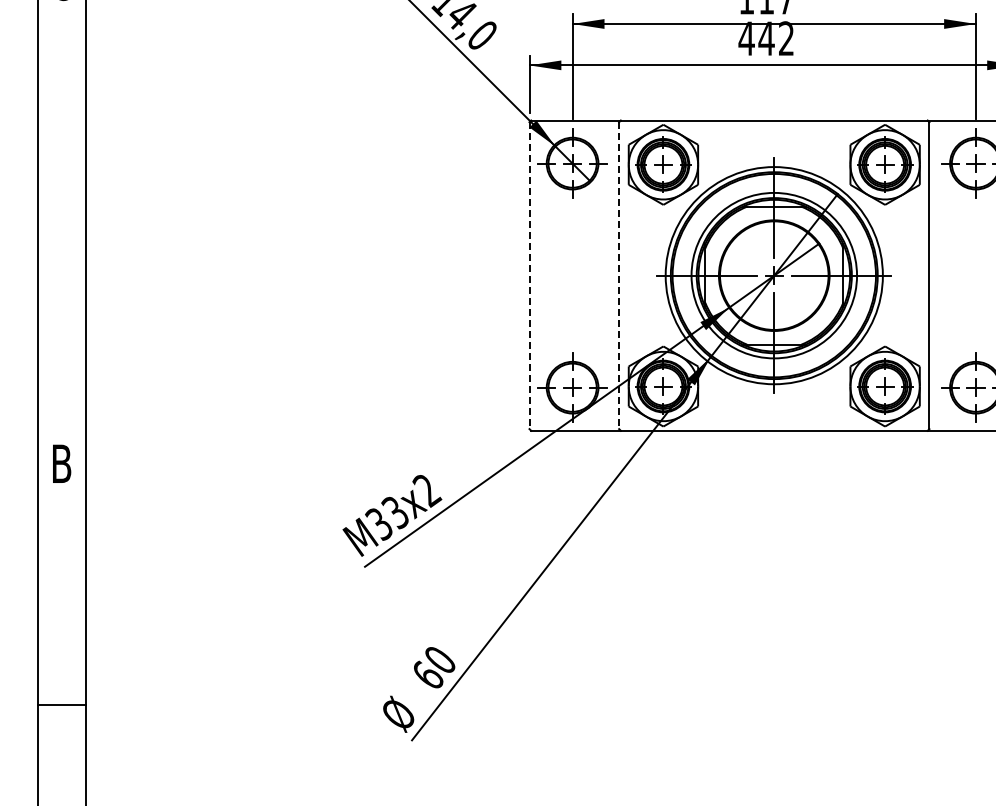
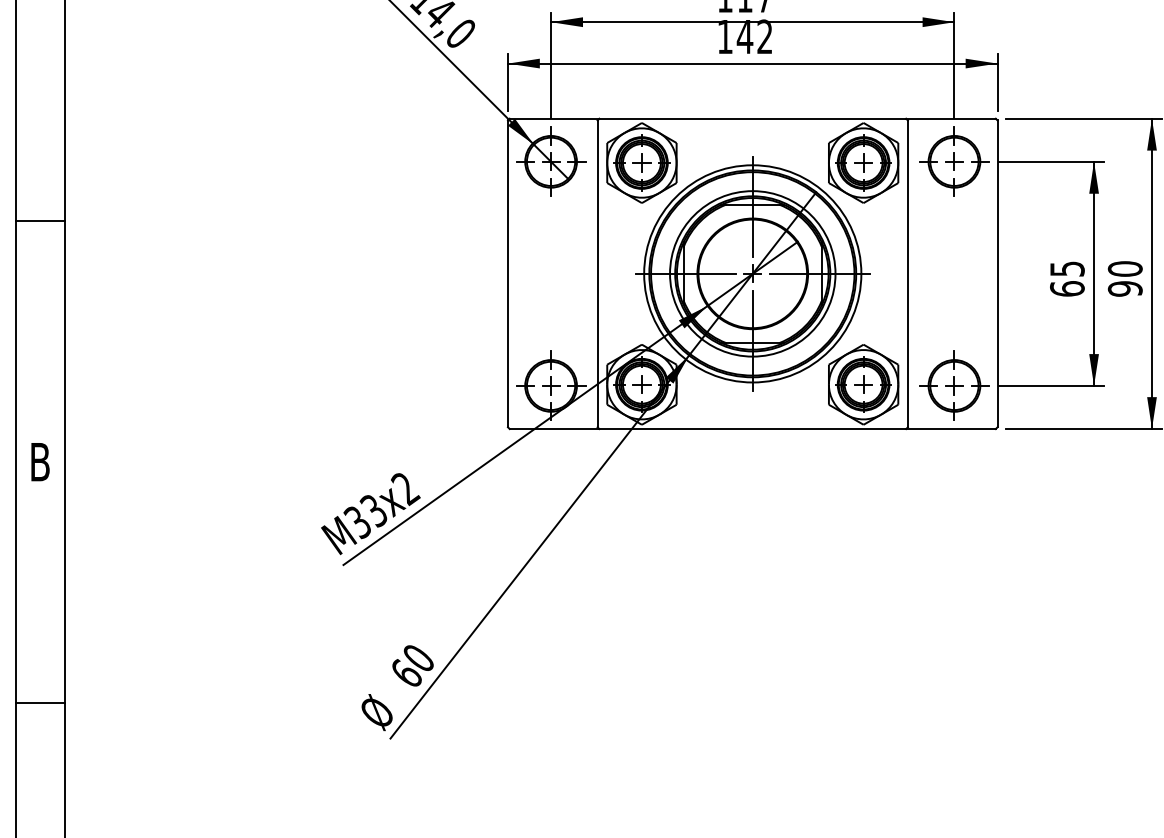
text: (746, 38) -> (724, 36), 442 -> 142
line: (62, 222) -> (40, 220), added
line: (529, 276) -> (507, 274), dashed -> solid
line: (619, 276) -> (597, 274), dashed -> solid

